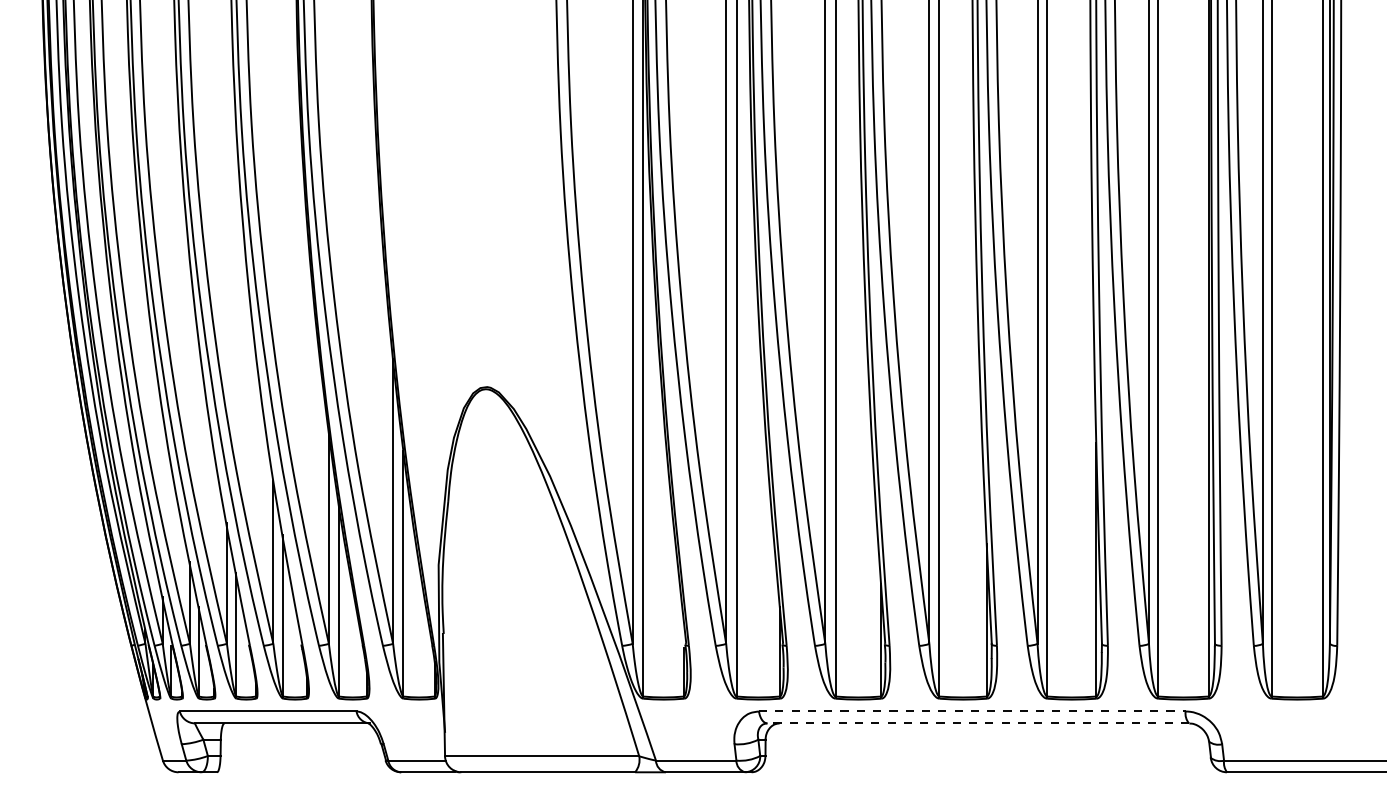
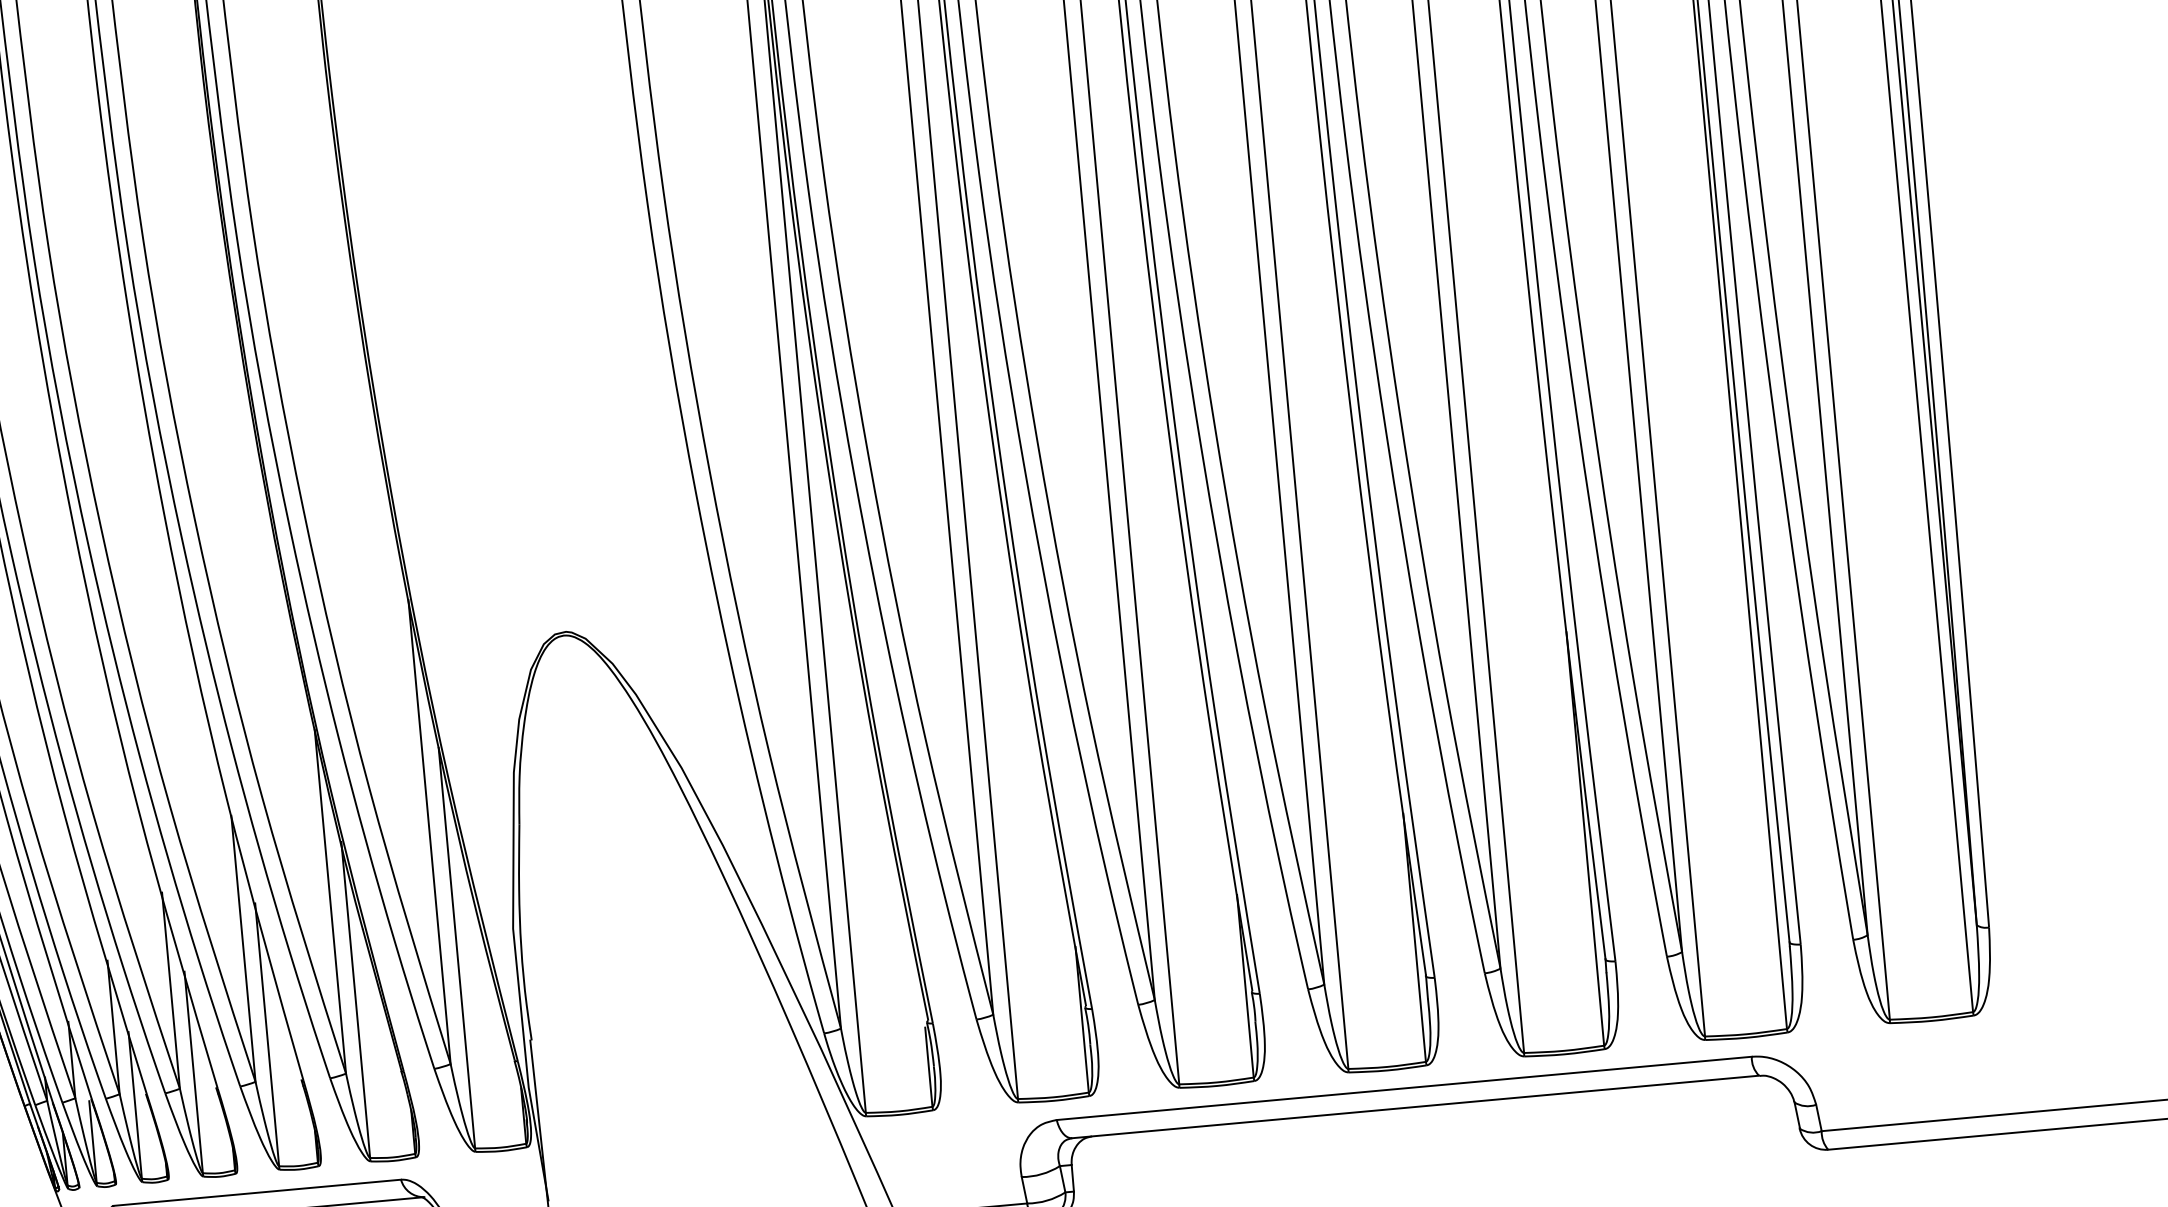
line: (972, 711) -> (1404, 1088), dashed -> solid
line: (978, 723) -> (1416, 1107), dashed -> solid

